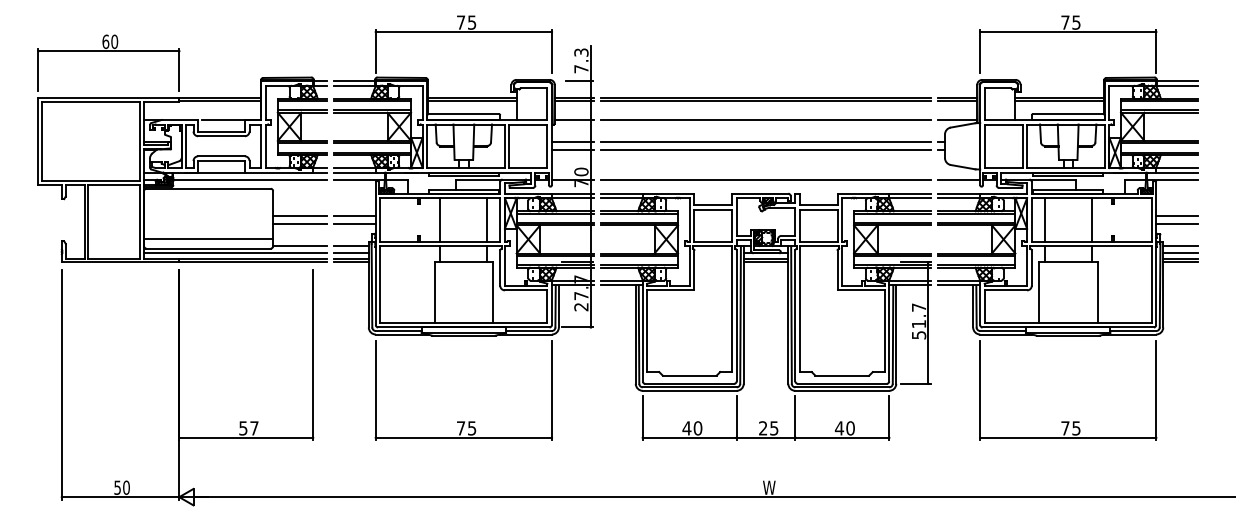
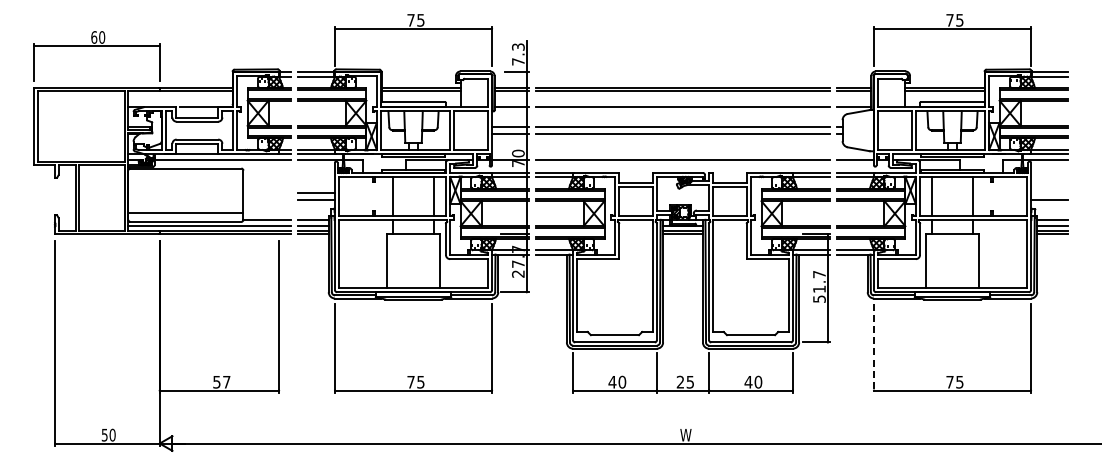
line: (300, 215) -> (267, 192), removed
line: (1176, 215) -> (1049, 192), removed
line: (300, 223) -> (267, 199), removed
line: (980, 391) -> (874, 349), solid -> dashed

